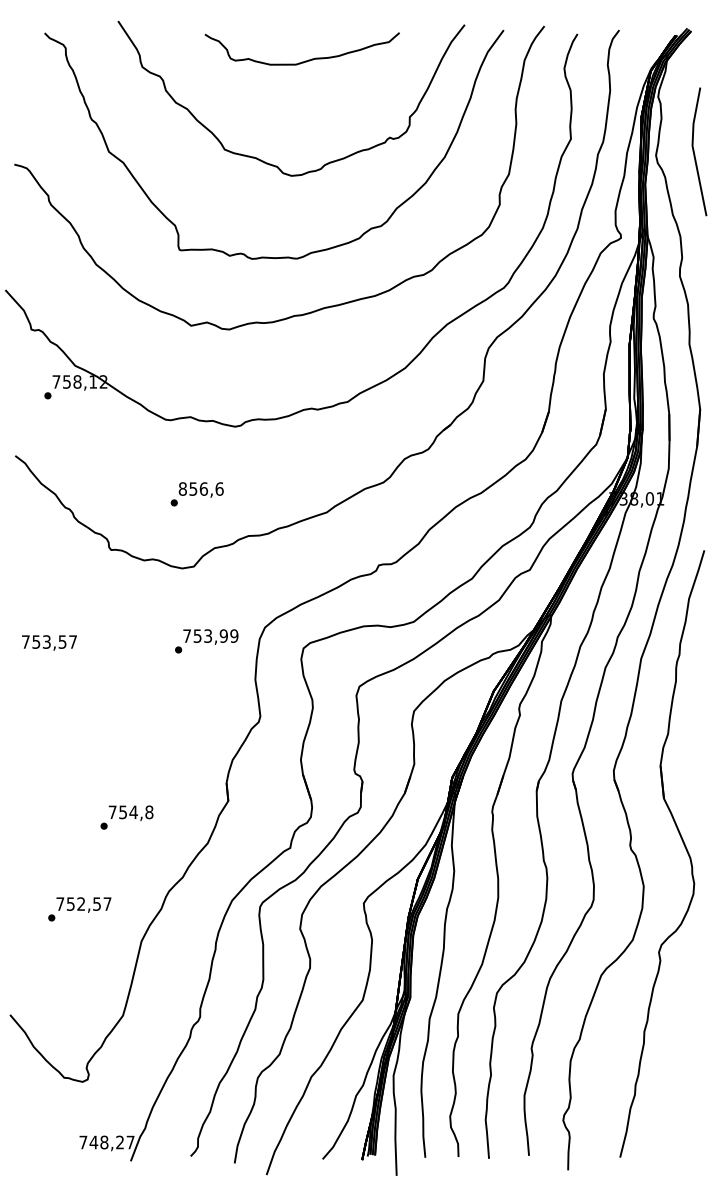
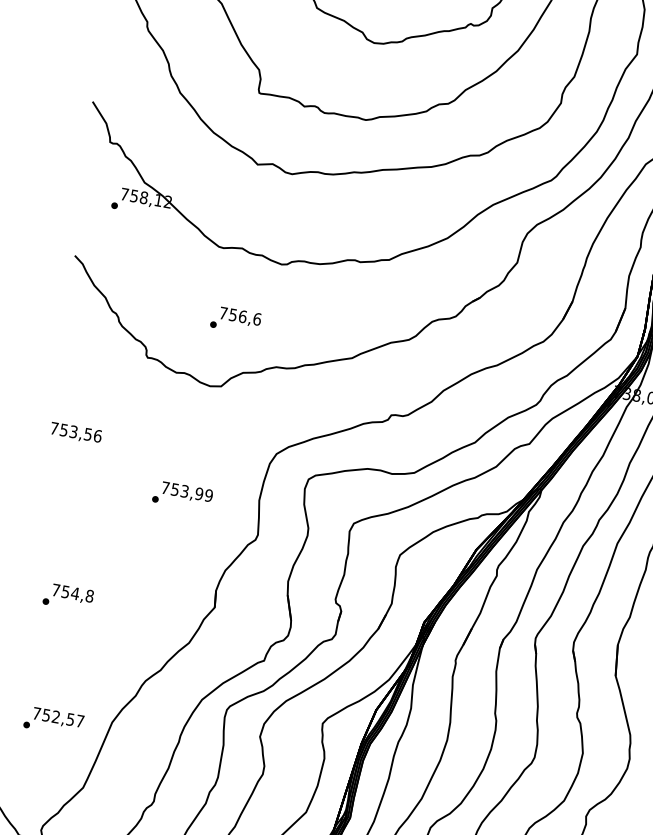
text: (182, 488) -> (223, 312), 856,6 -> 756,6
text: (73, 641) -> (98, 435), 753,57 -> 753,56
text: (206, 641) -> (182, 496), moved
text: (126, 817) -> (67, 597), moved
text: (79, 909) -> (53, 721), moved

